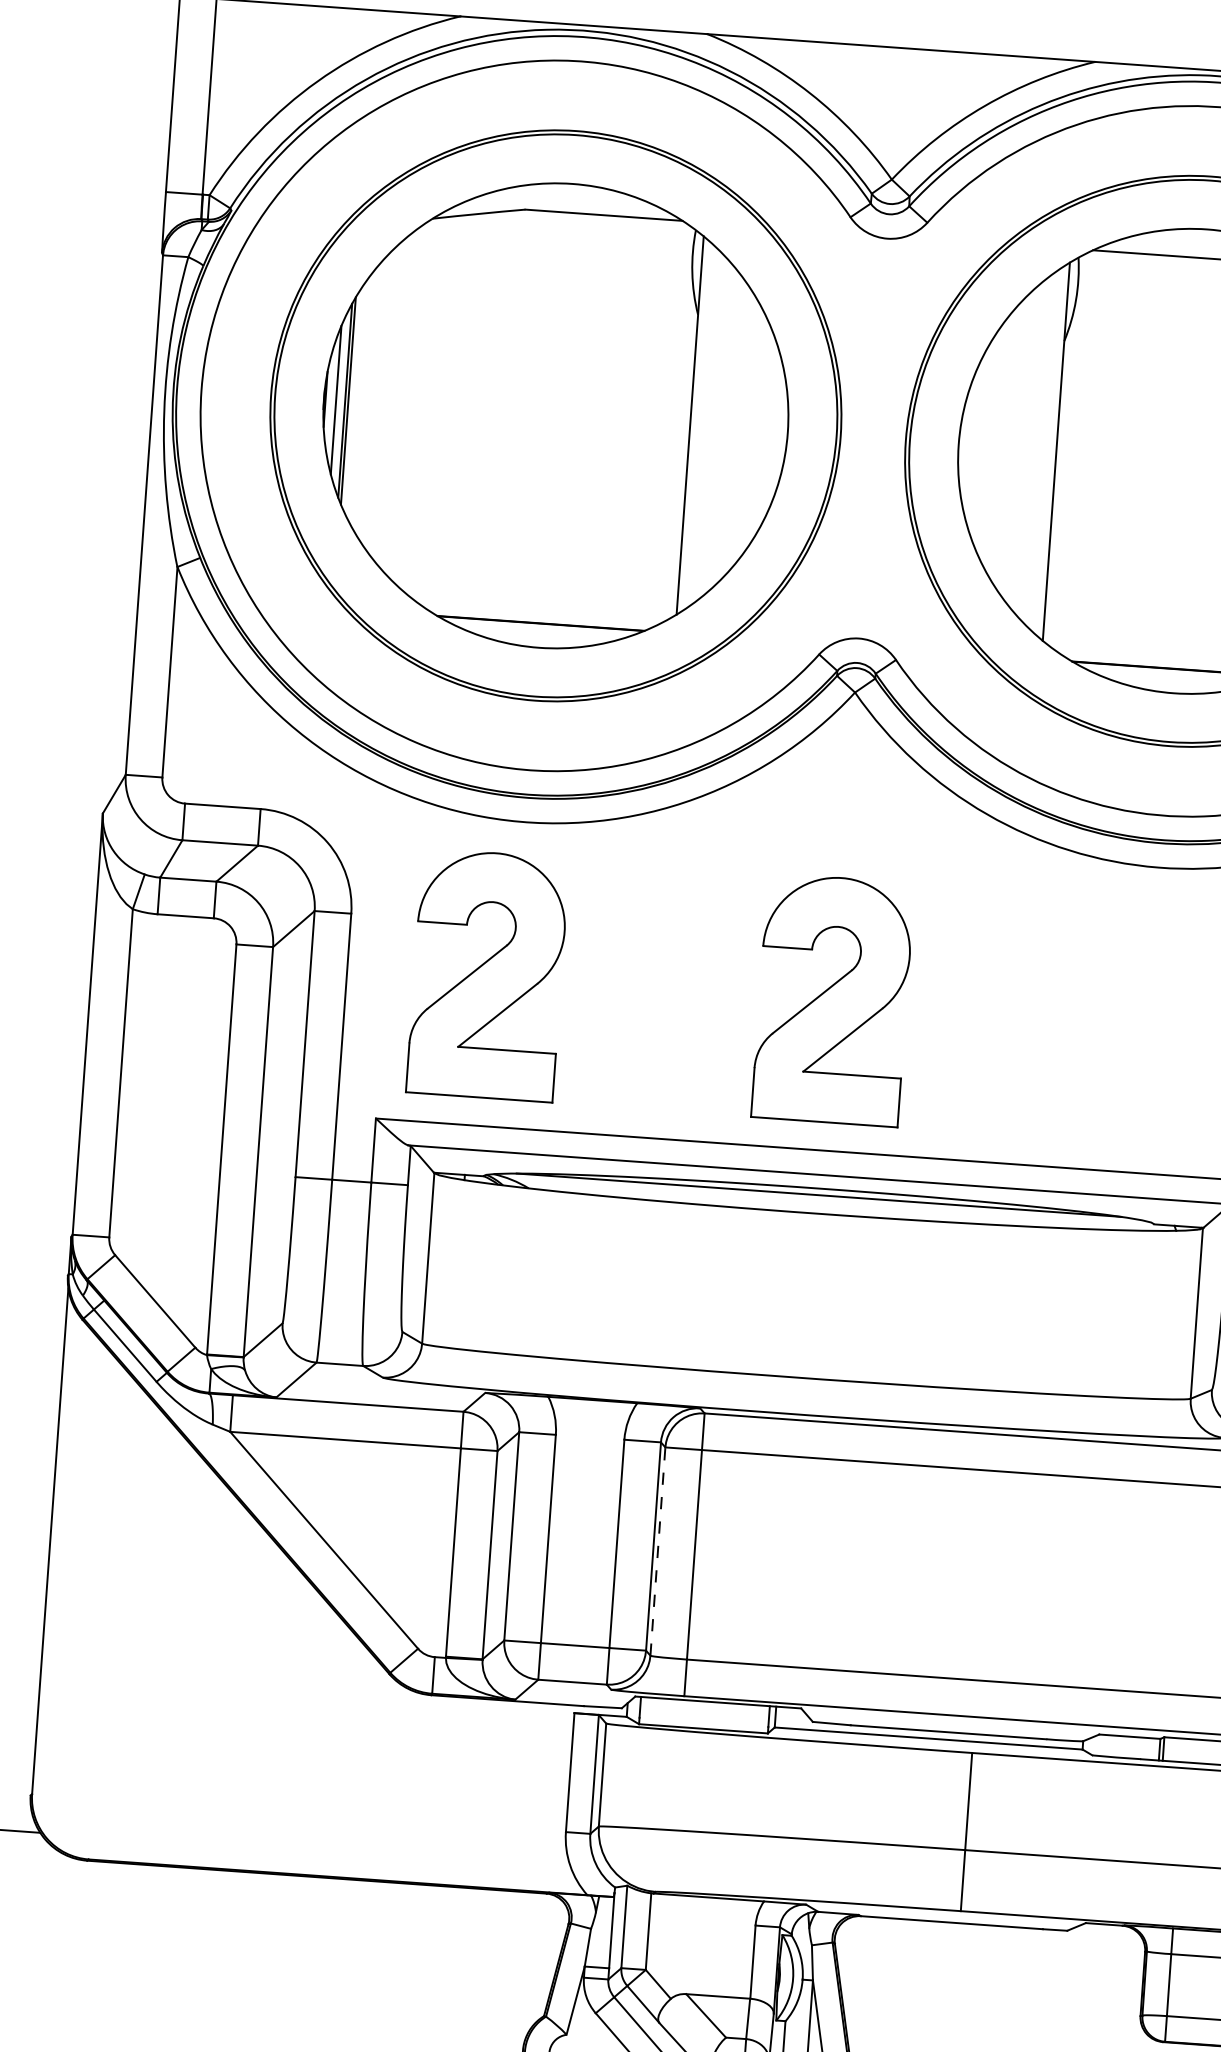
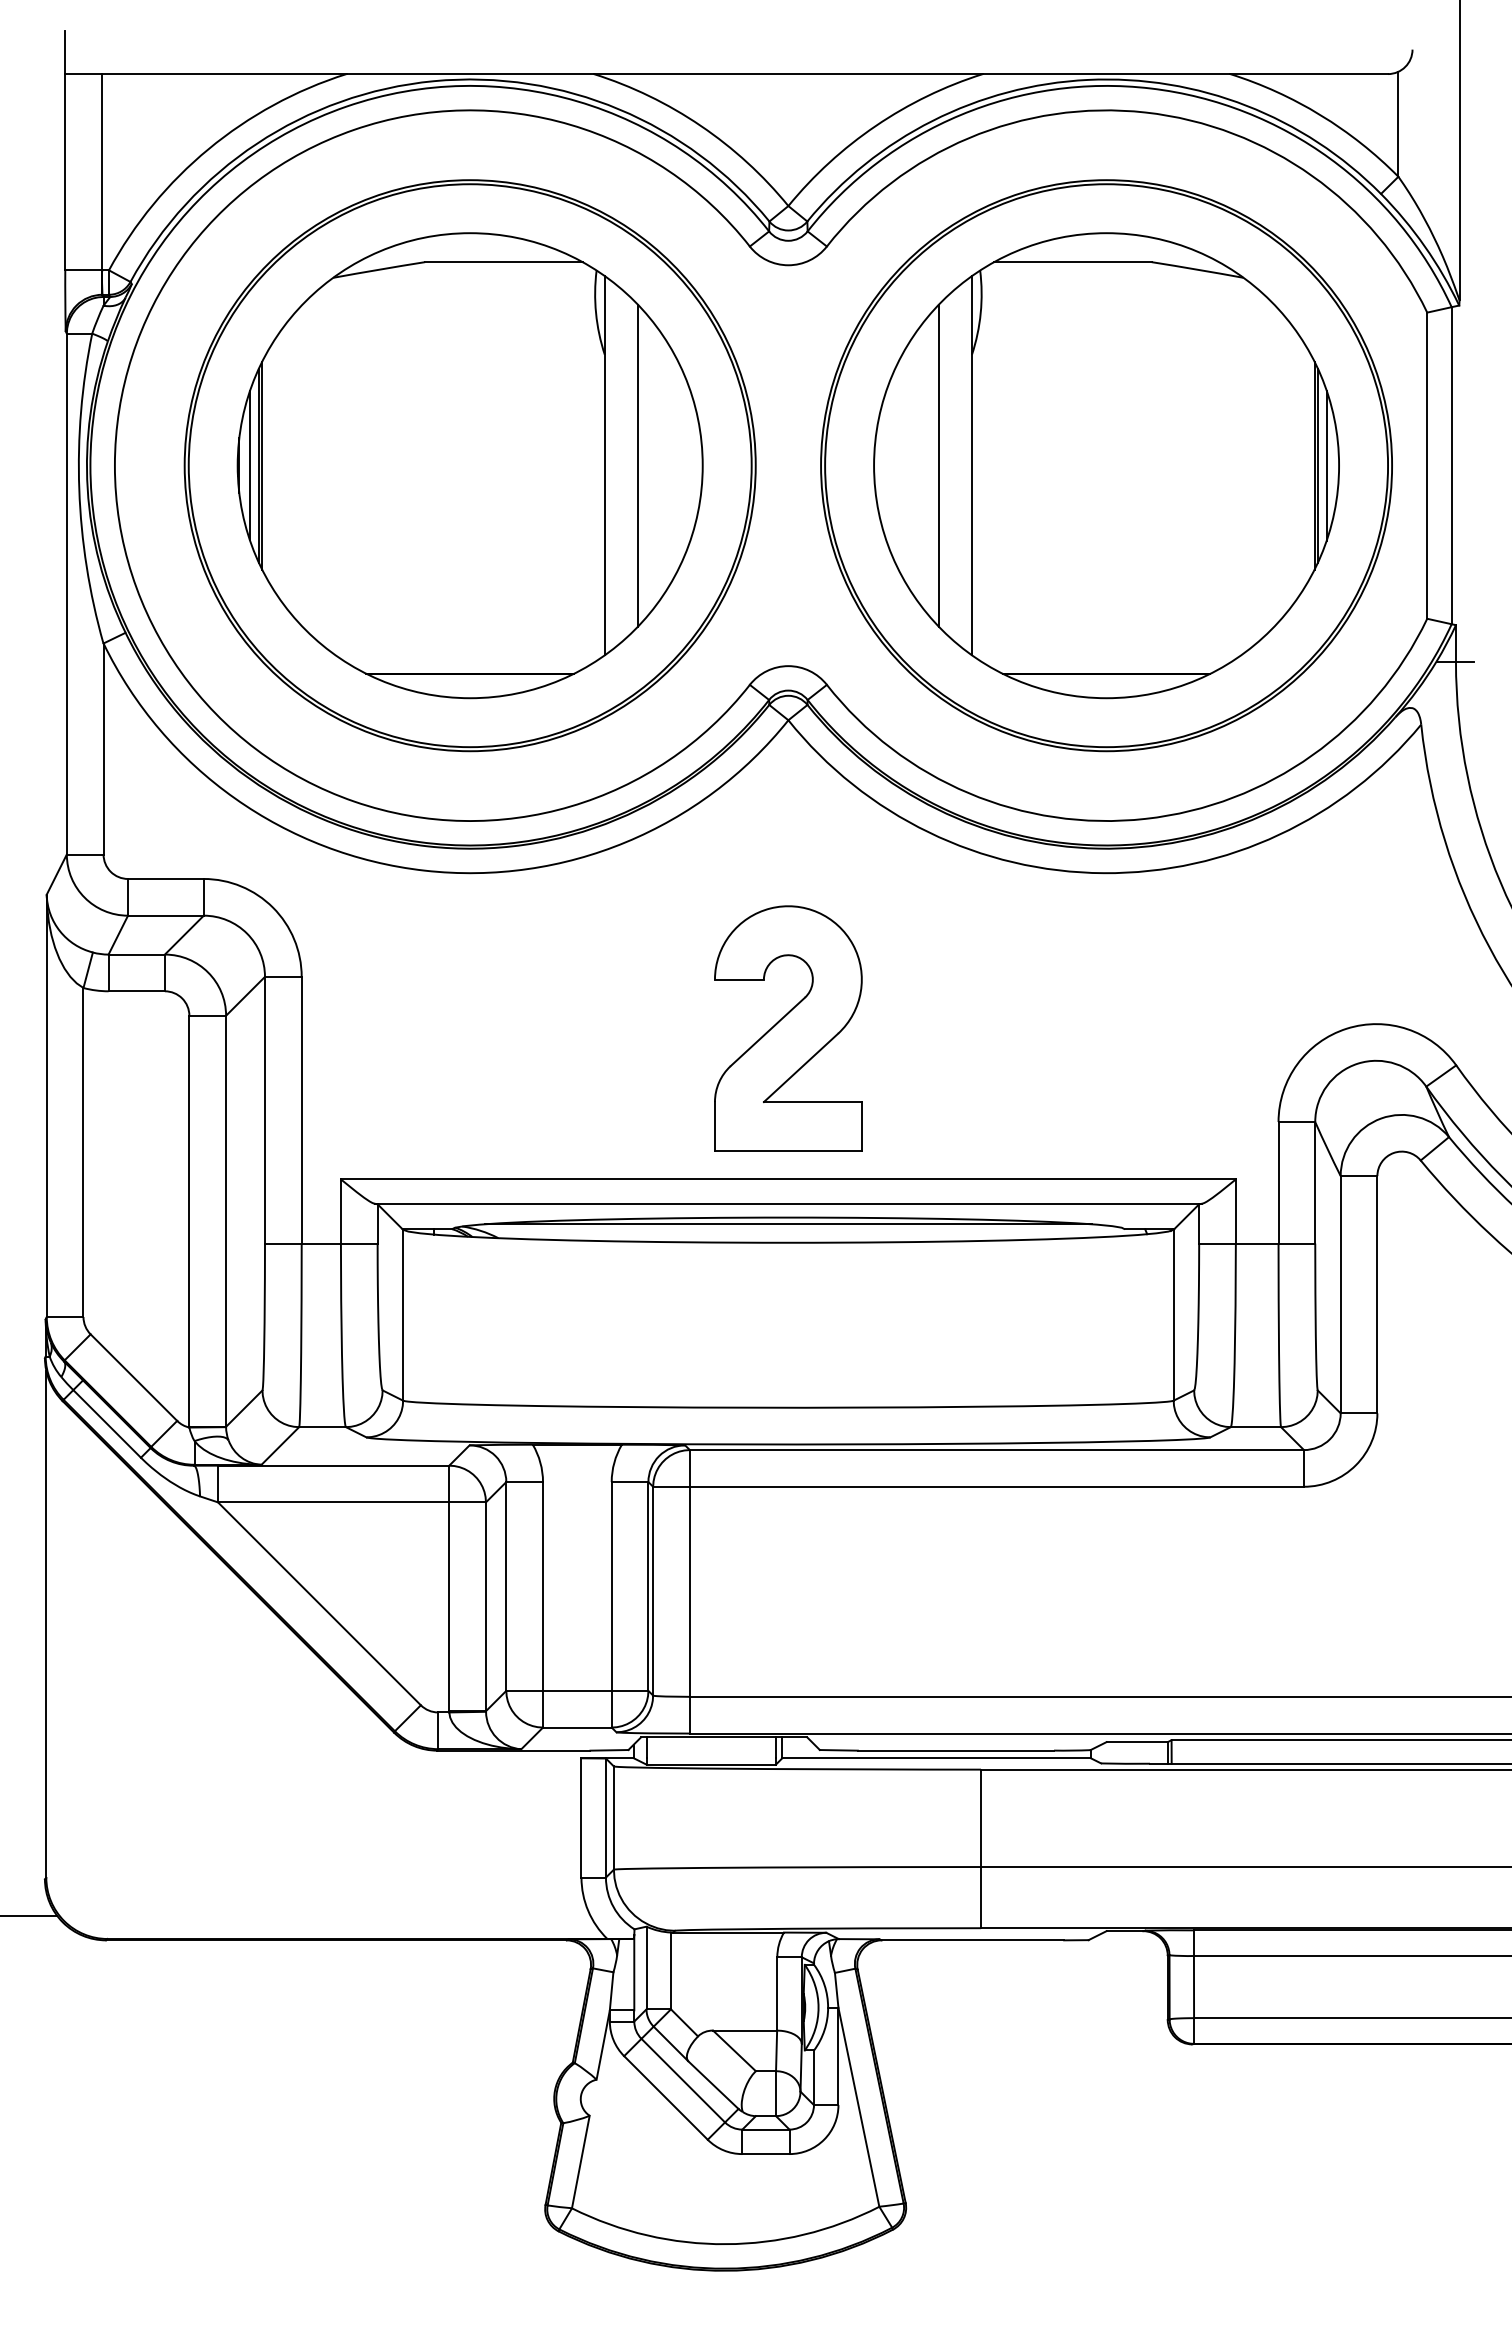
line: (722, 427) -> (637, 465), added
line: (1023, 449) -> (938, 465), added
part: (488, 975) -> (442, 1028), removed
line: (658, 1550) -> (653, 1590), dashed -> solid

